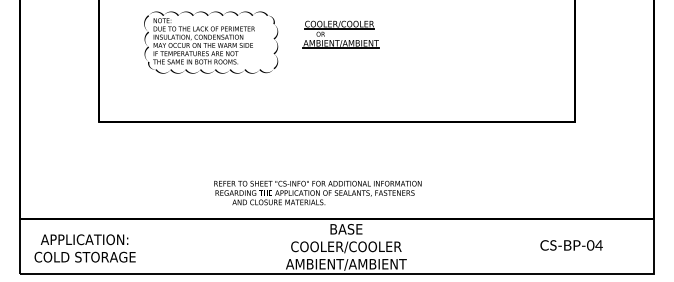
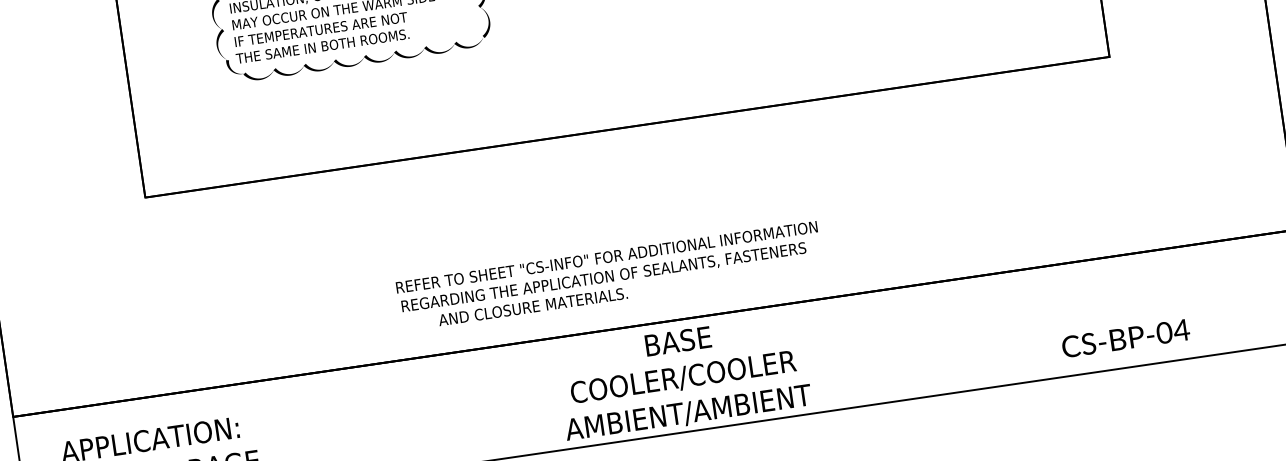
text: (571, 245) -> (1125, 338), moved

